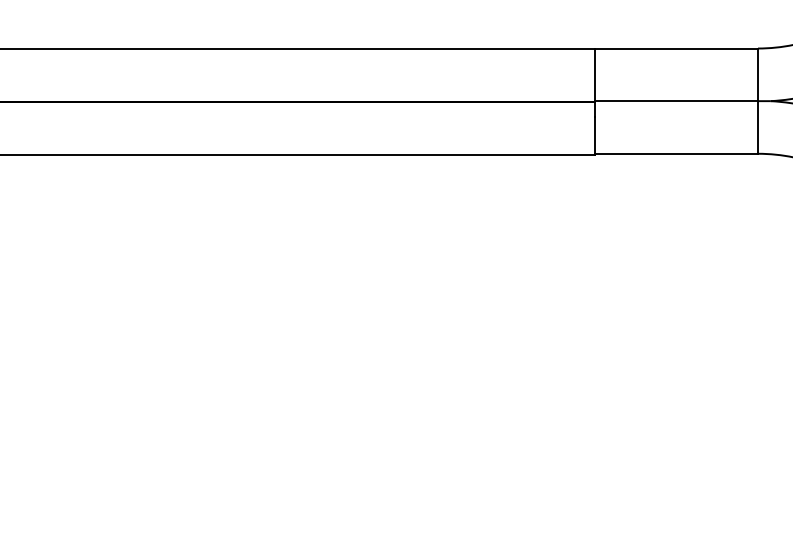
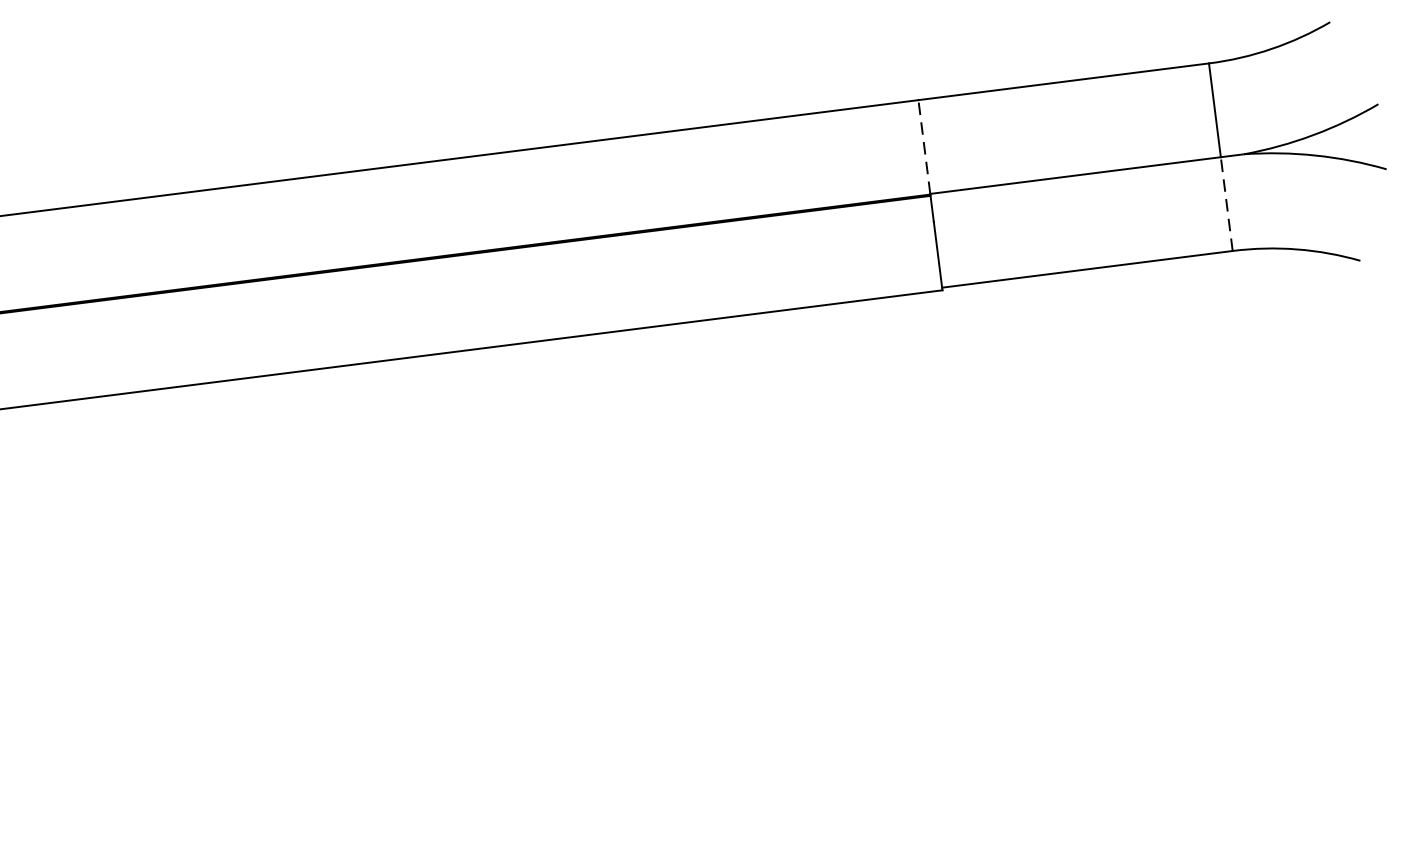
line: (594, 74) -> (923, 146), solid -> dashed
line: (758, 126) -> (1227, 202), solid -> dashed

